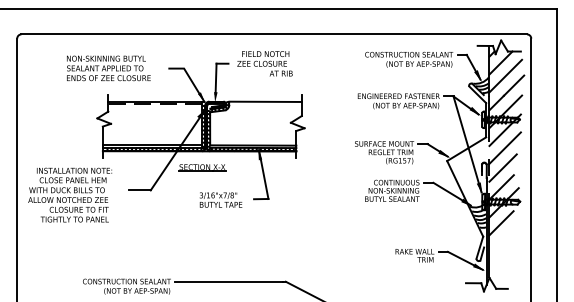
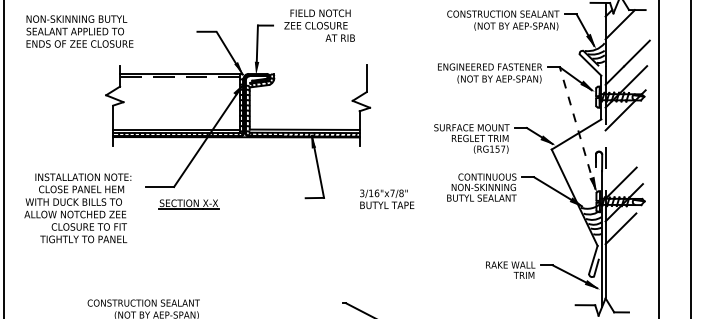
text: (108, 68) -> (79, 31), moved
line: (505, 75) -> (626, 40), removed
line: (265, 101) -> (320, 73), removed
line: (467, 143) -> (577, 127), solid -> dashed
line: (504, 147) -> (624, 132), removed
part: (202, 167) -> (189, 203), moved
line: (502, 167) -> (622, 157), removed
text: (70, 194) -> (78, 207), moved
text: (220, 199) -> (386, 198), moved
line: (229, 281) -> (274, 303), removed

